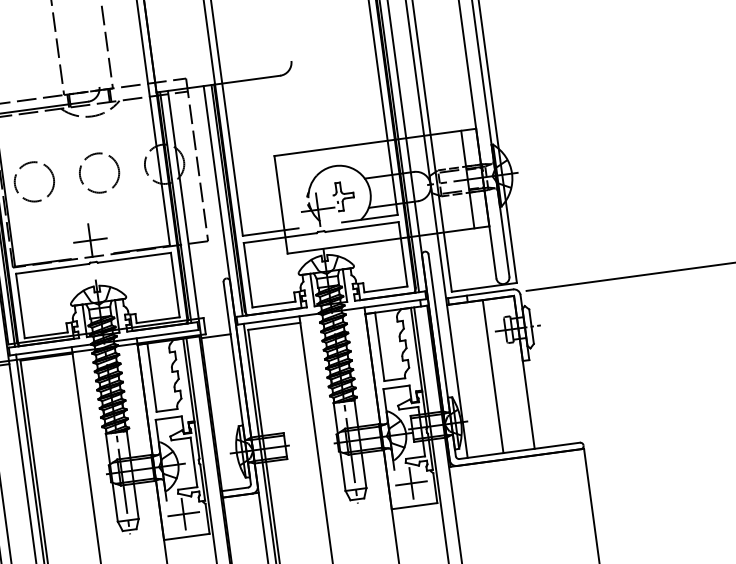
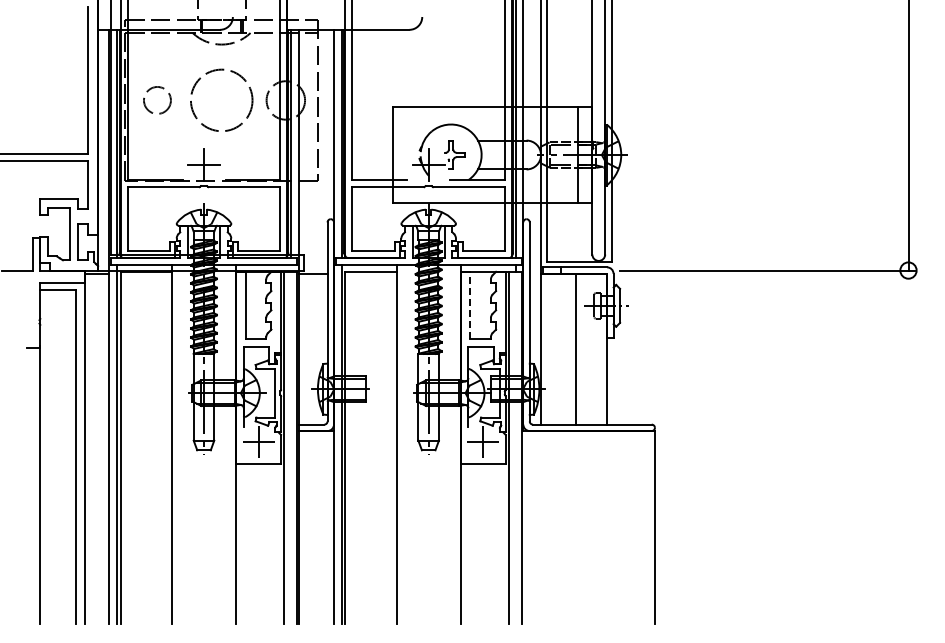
circle: (99, 173) -> (221, 100), size x1.6
circle: (34, 181) -> (157, 100), size x0.7
line: (379, 346) -> (470, 305), solid -> dashed

